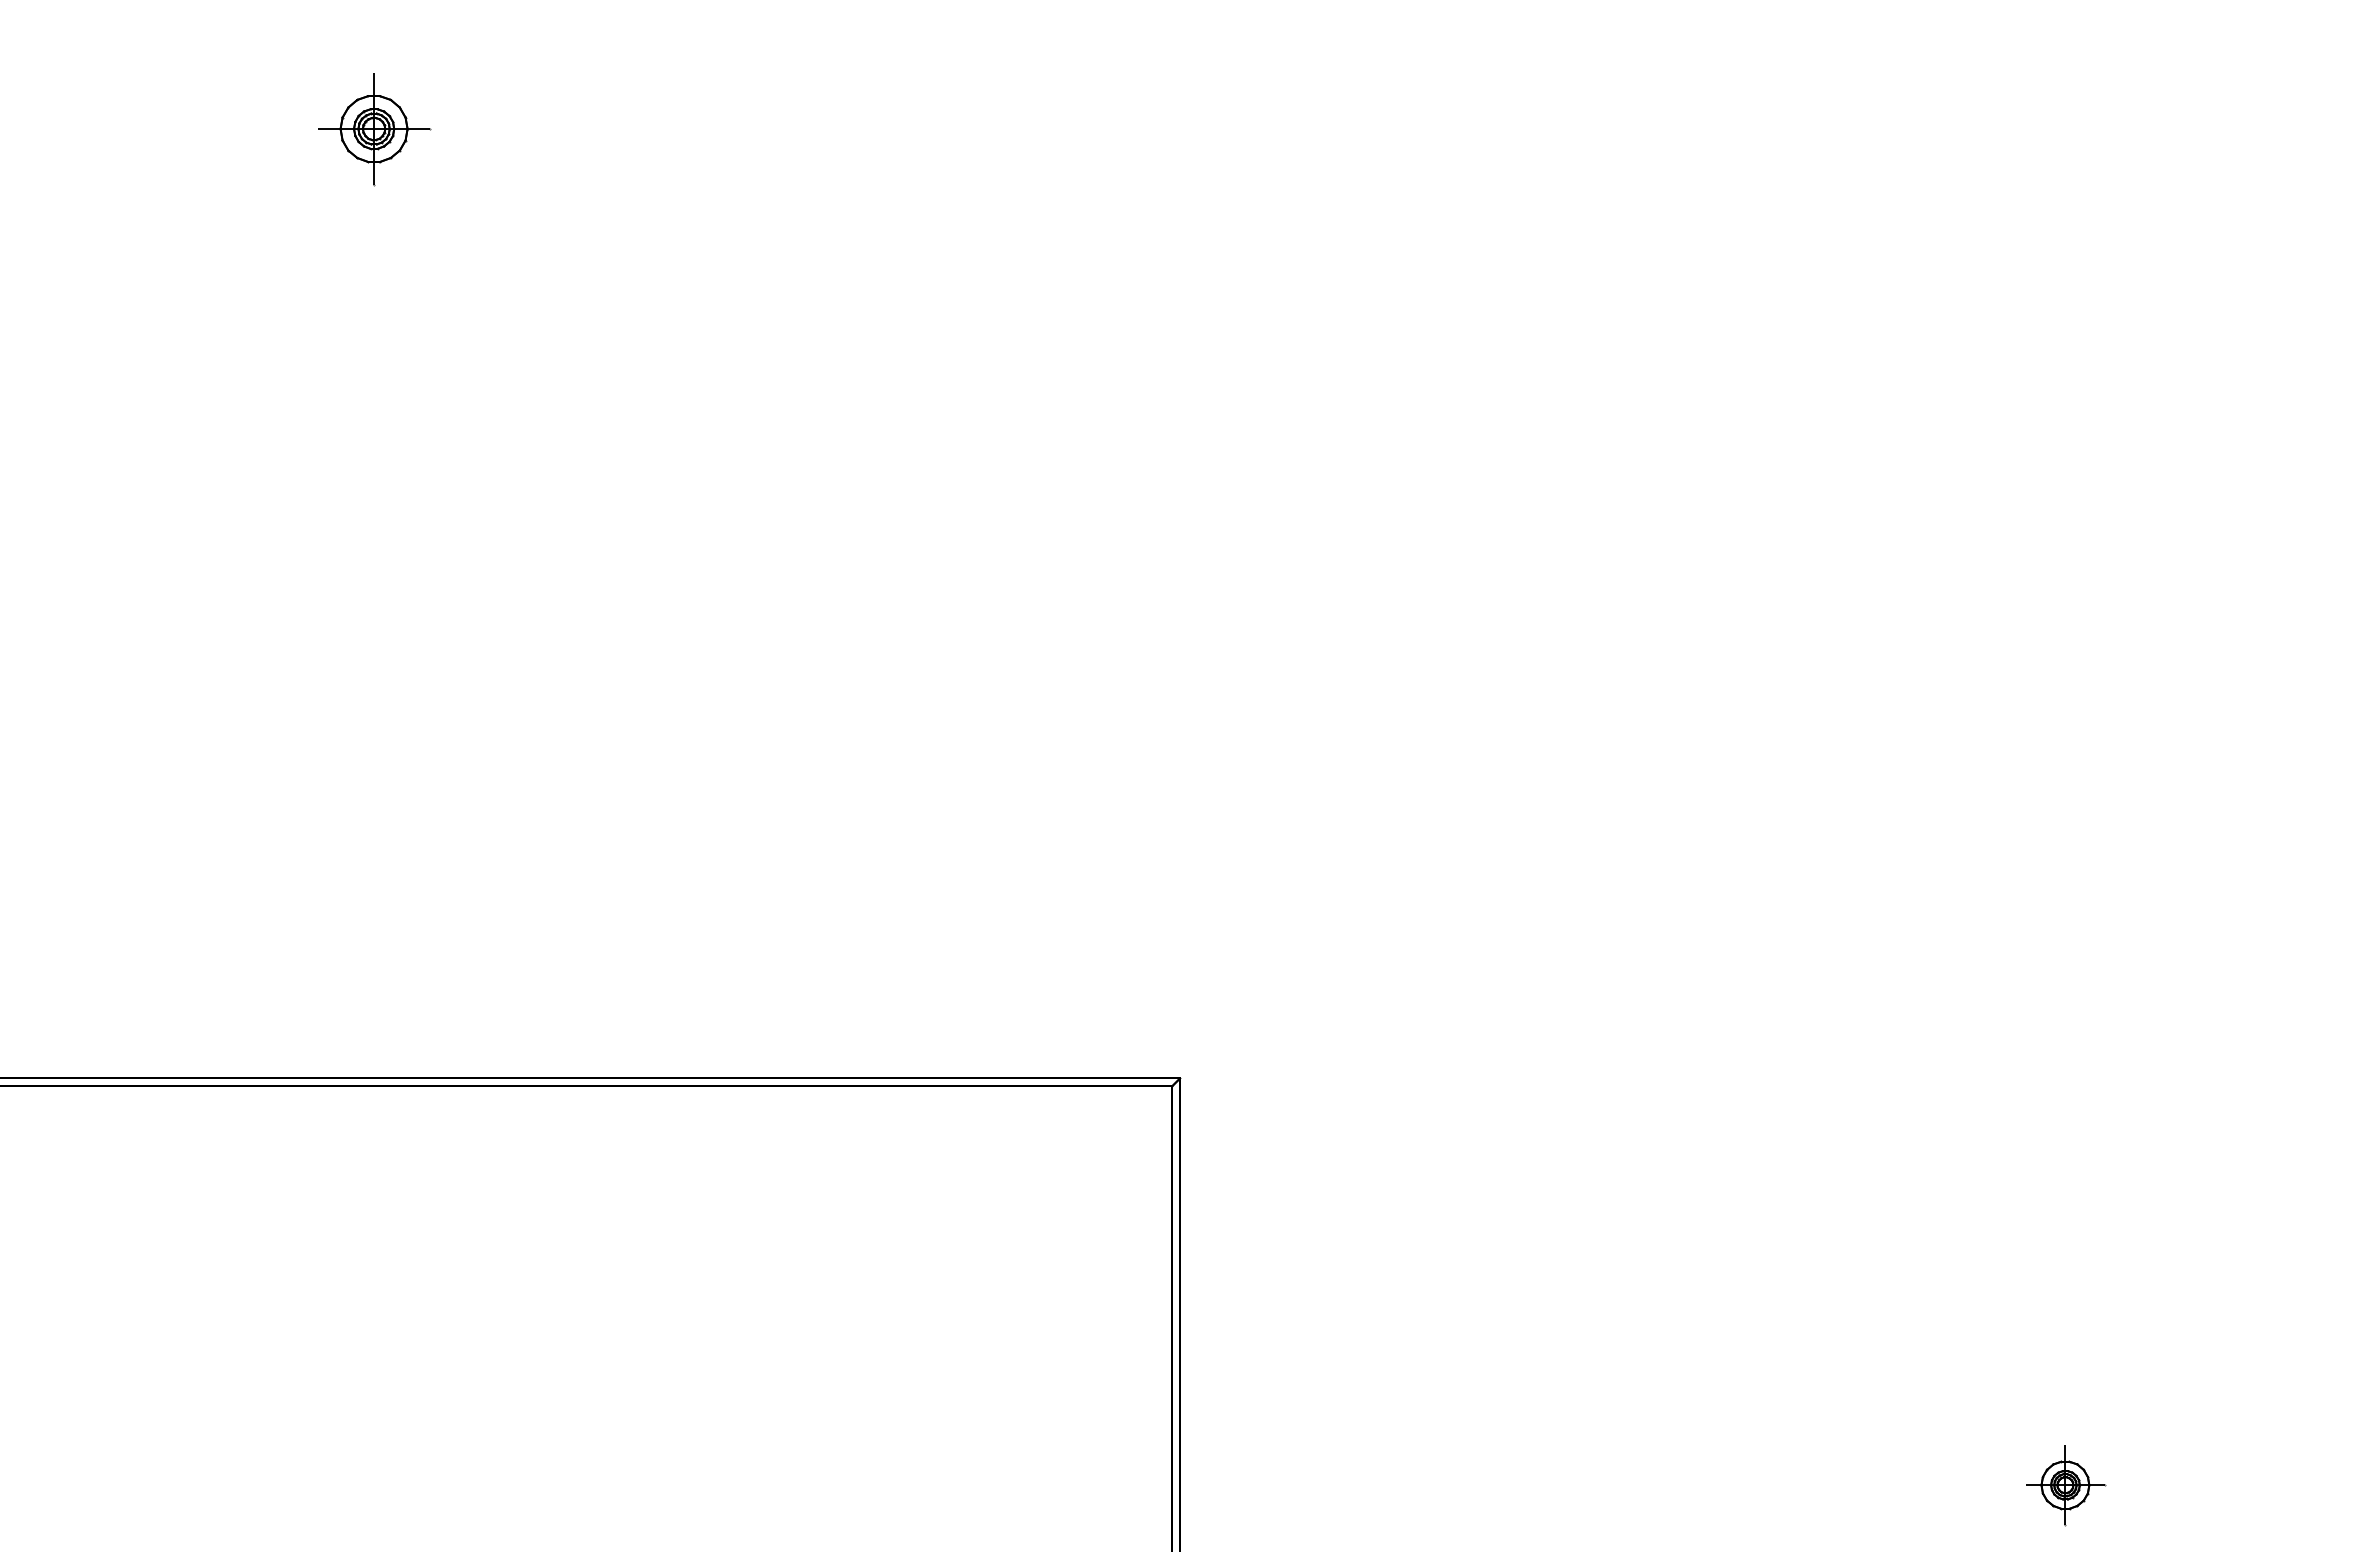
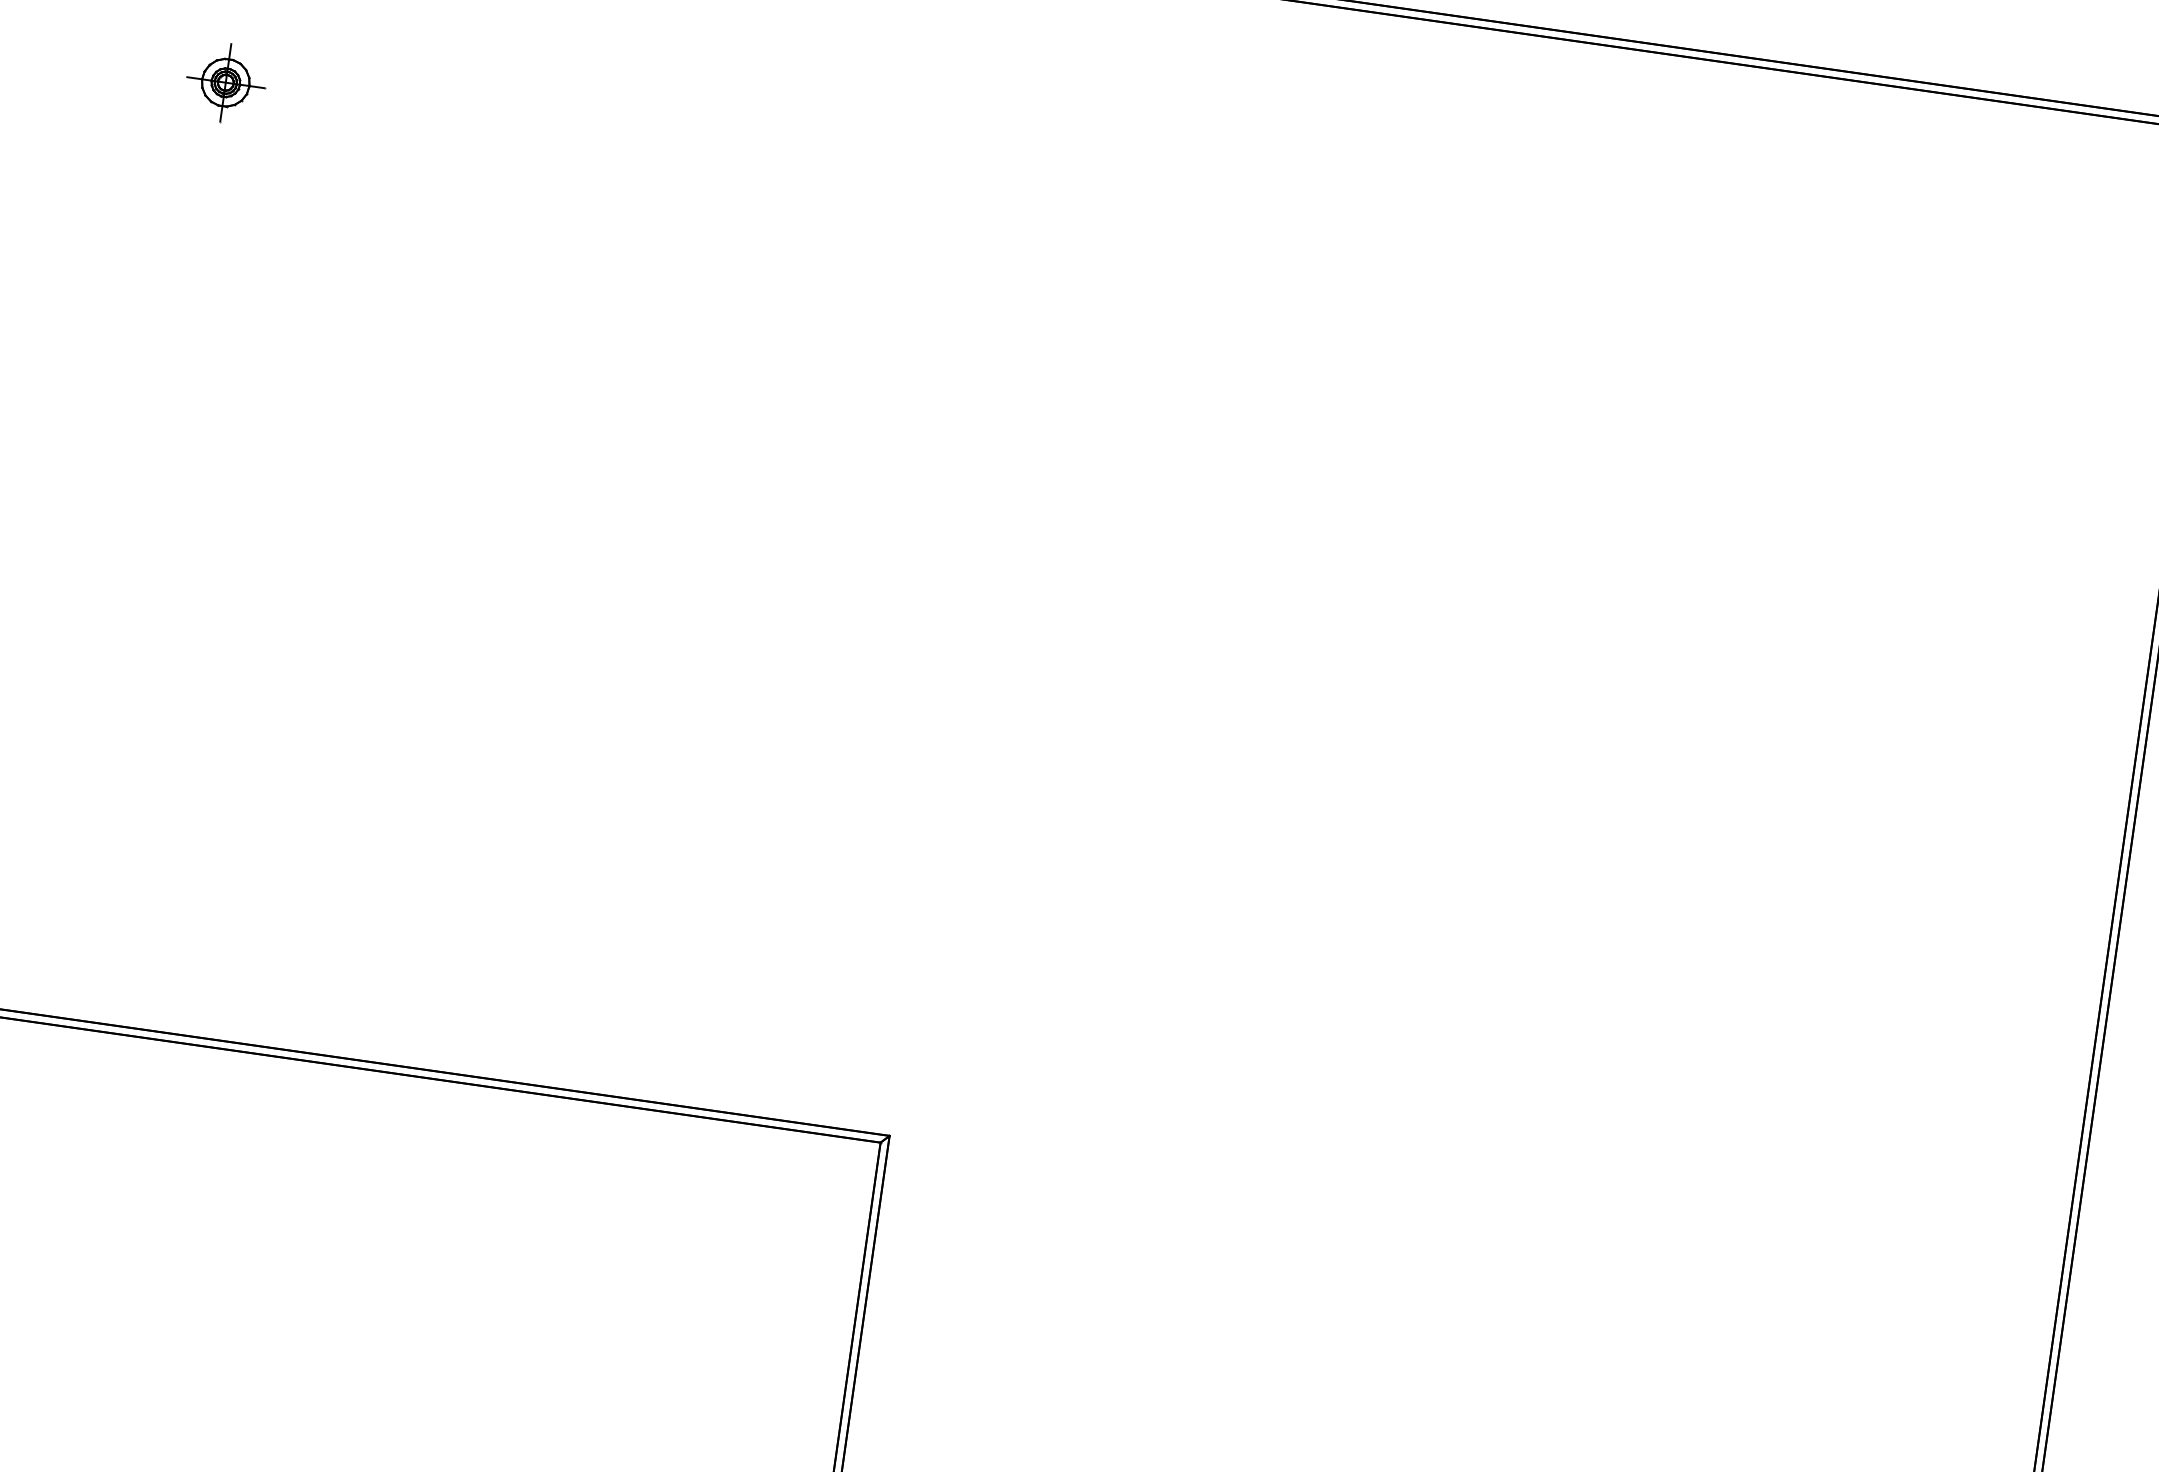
part: (375, 129) -> (226, 83), size x0.71

